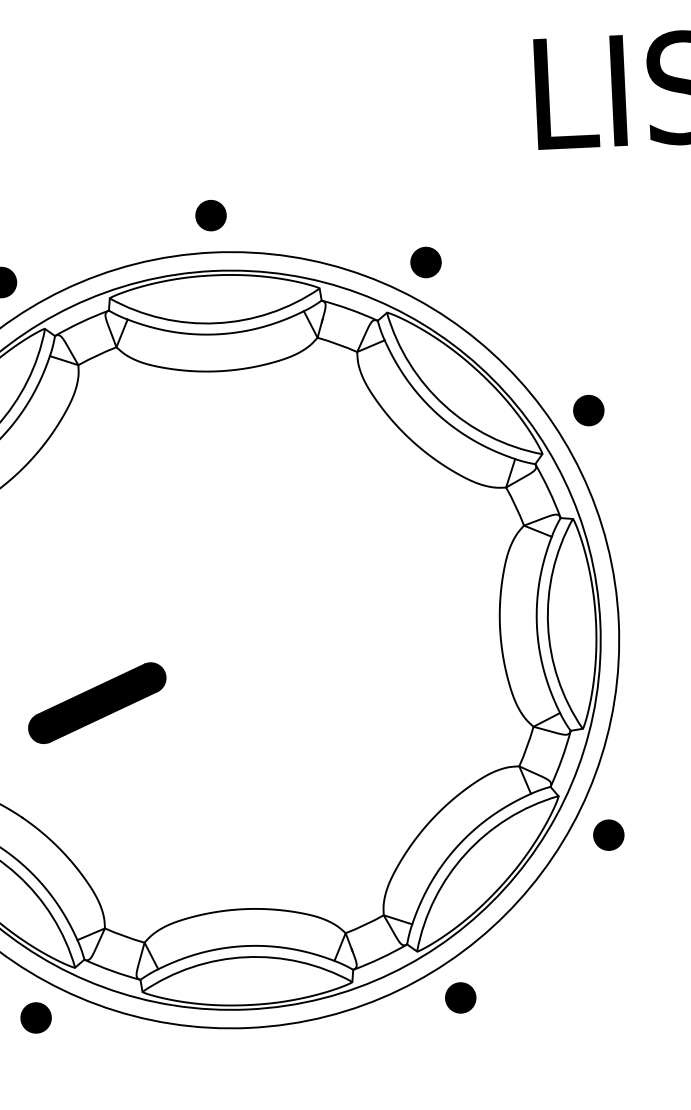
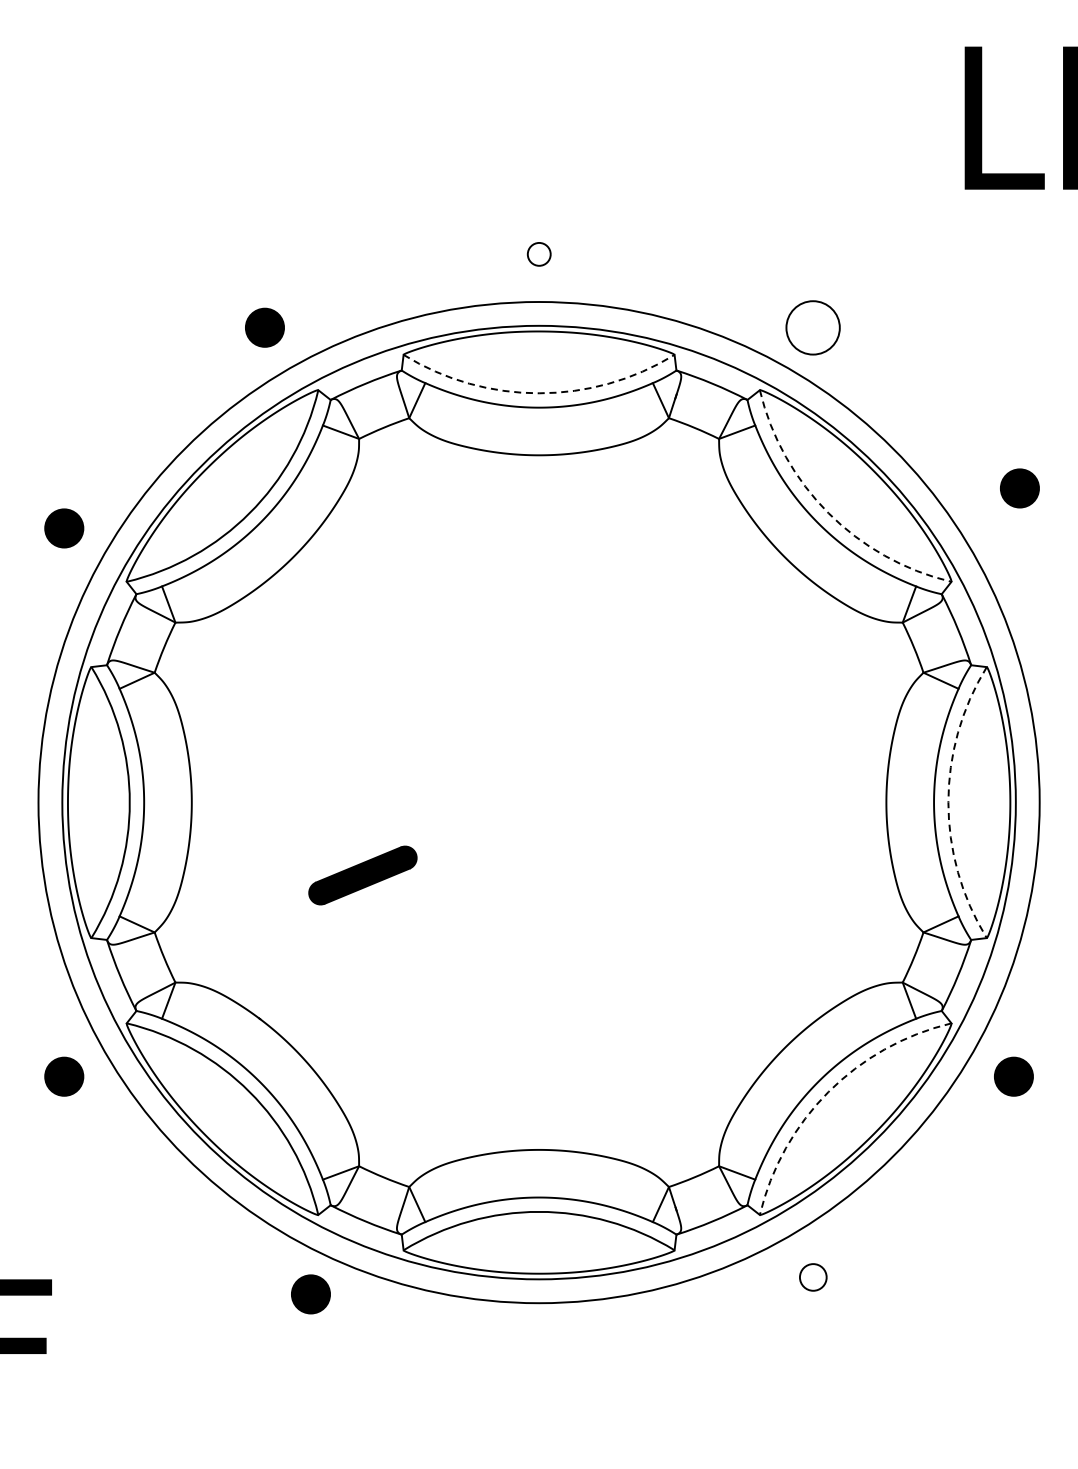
part: (211, 215) -> (539, 254), size x0.6
part: (426, 262) -> (813, 327), size x1.4
arc: (216, 323) -> (539, 393), solid -> dashed
arc: (444, 405) -> (828, 513), solid -> dashed
part: (588, 410) -> (1019, 488), moved
arc: (548, 625) -> (948, 802), solid -> dashed
part: (96, 703) -> (362, 875), size x0.6
arc: (465, 854) -> (828, 1092), solid -> dashed
part: (460, 997) -> (813, 1277), size x0.7
part: (35, 1018) -> (310, 1294), moved

